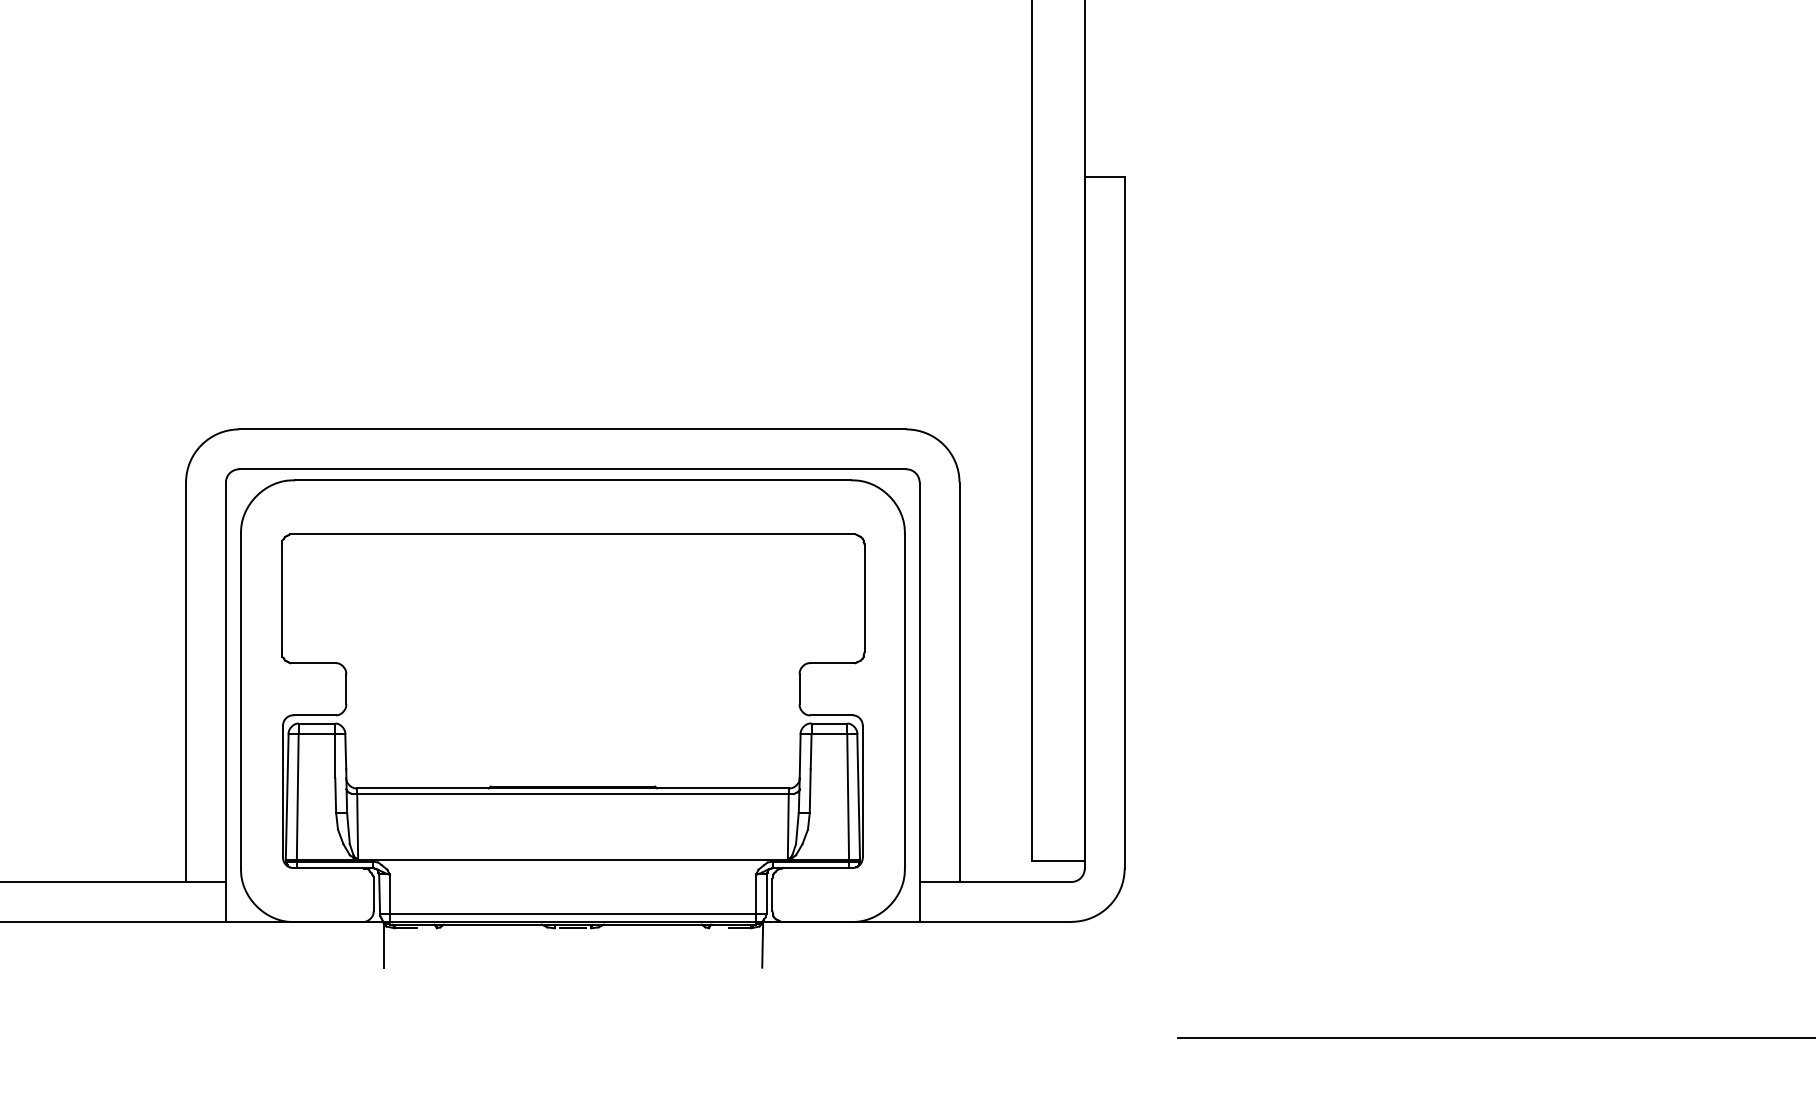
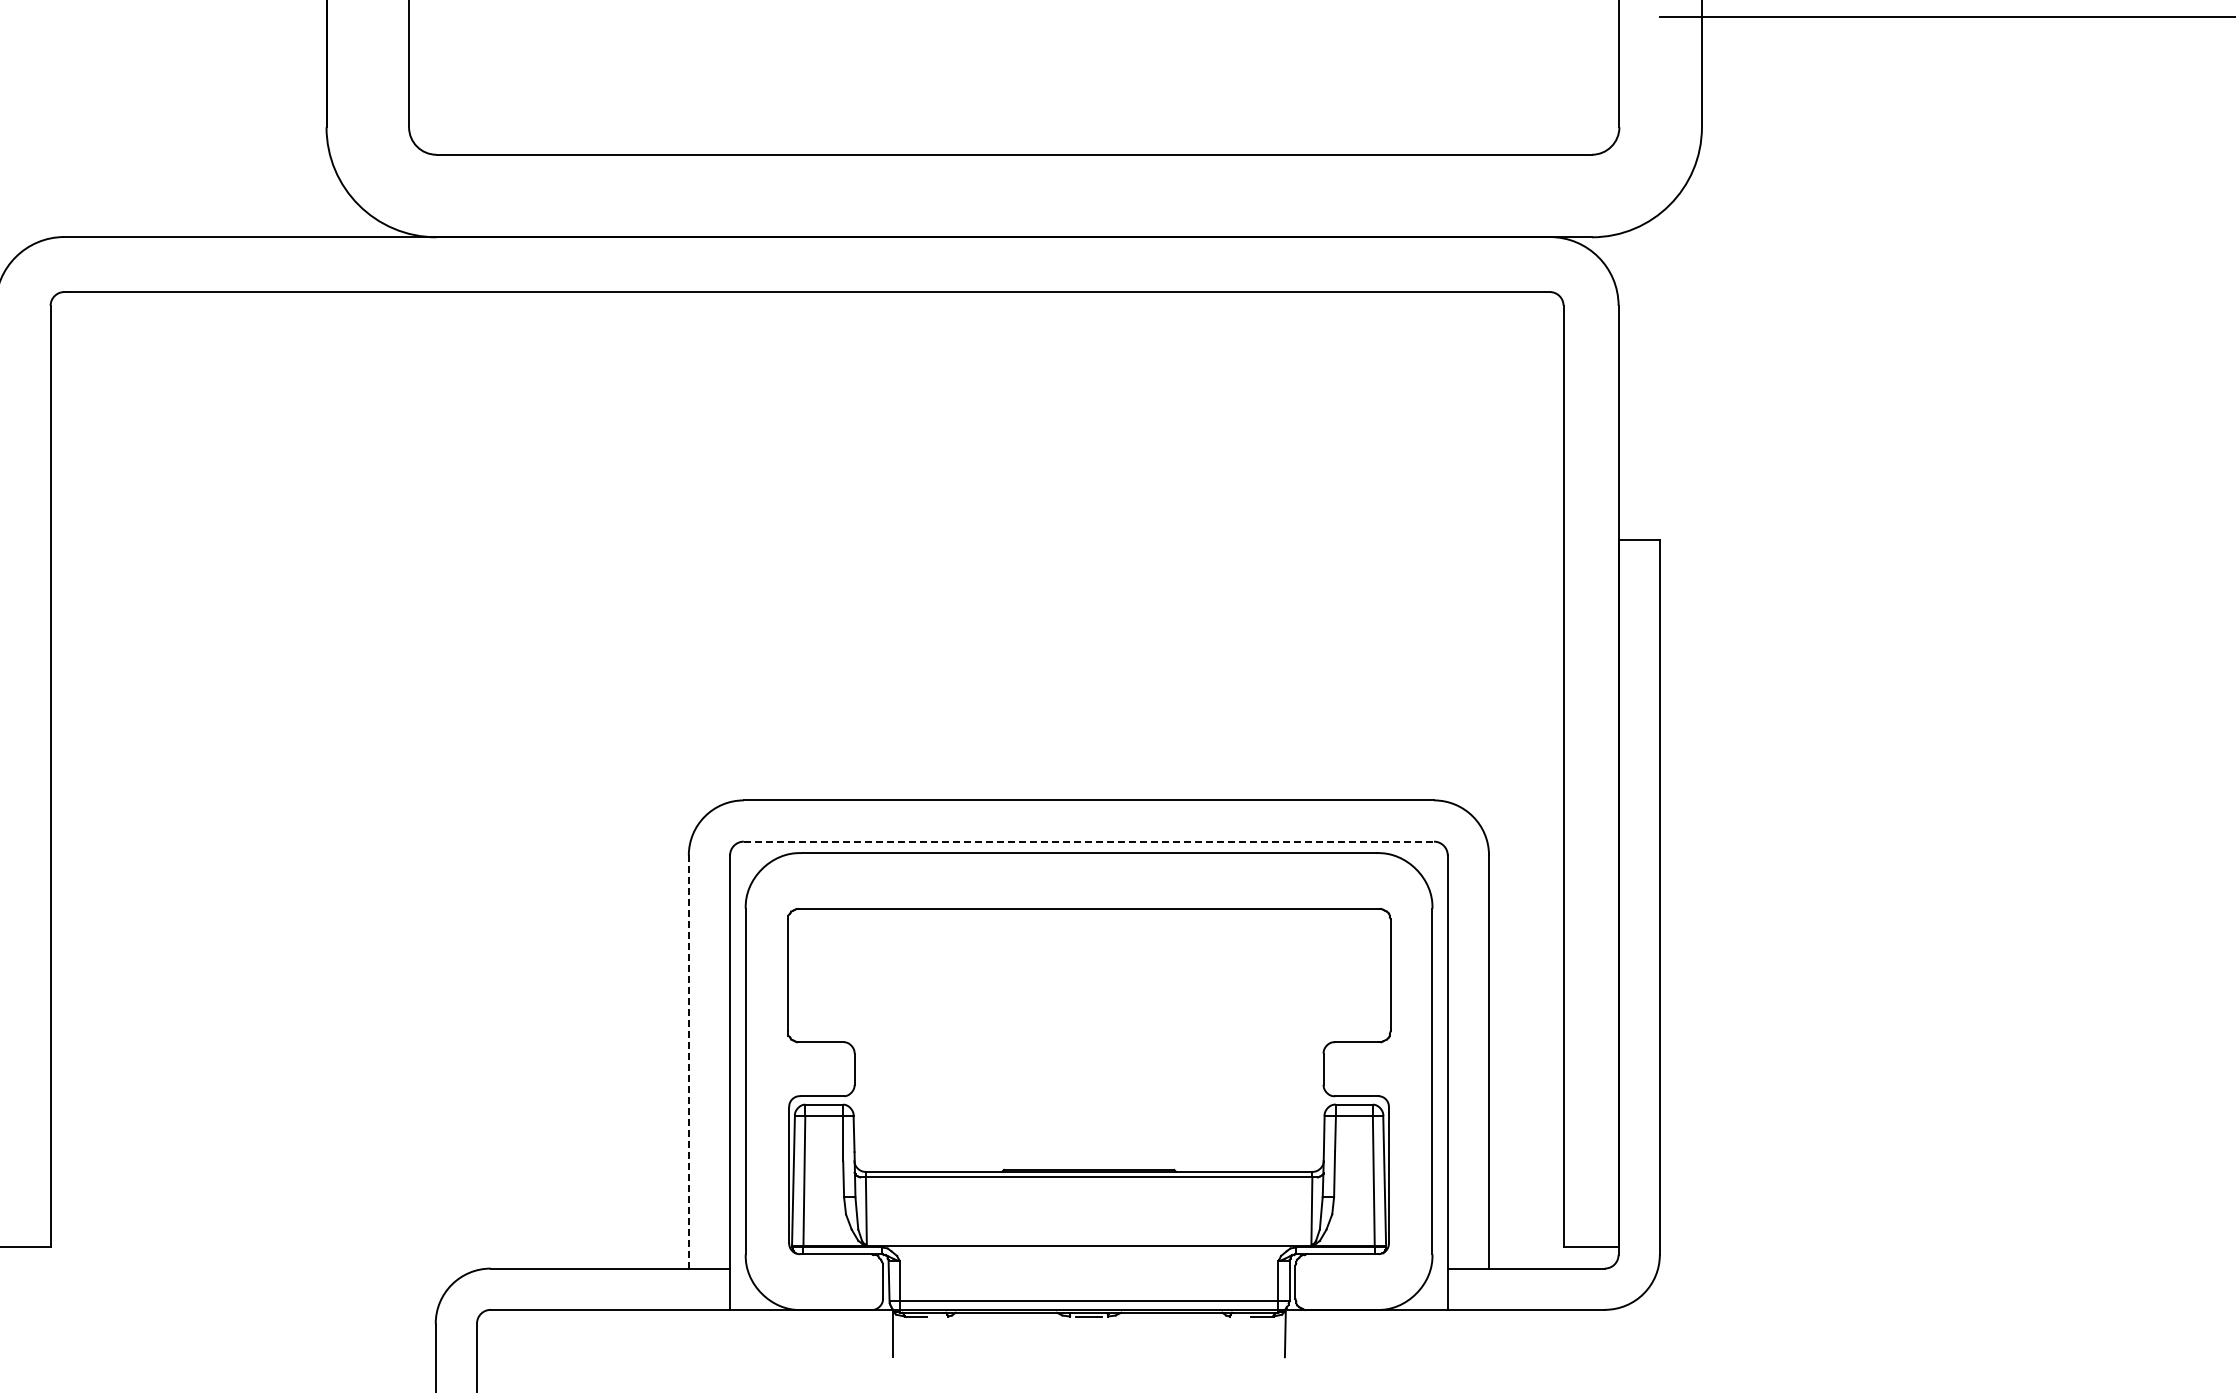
line: (573, 469) -> (1089, 841), solid -> dashed
line: (185, 682) -> (688, 1062), solid -> dashed

